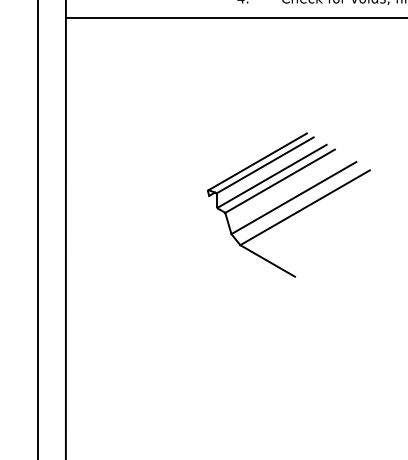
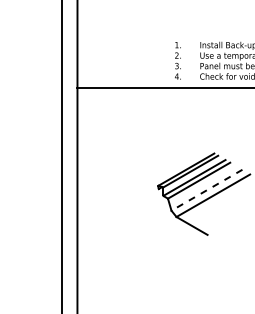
line: (293, 198) -> (206, 190), solid -> dashed

